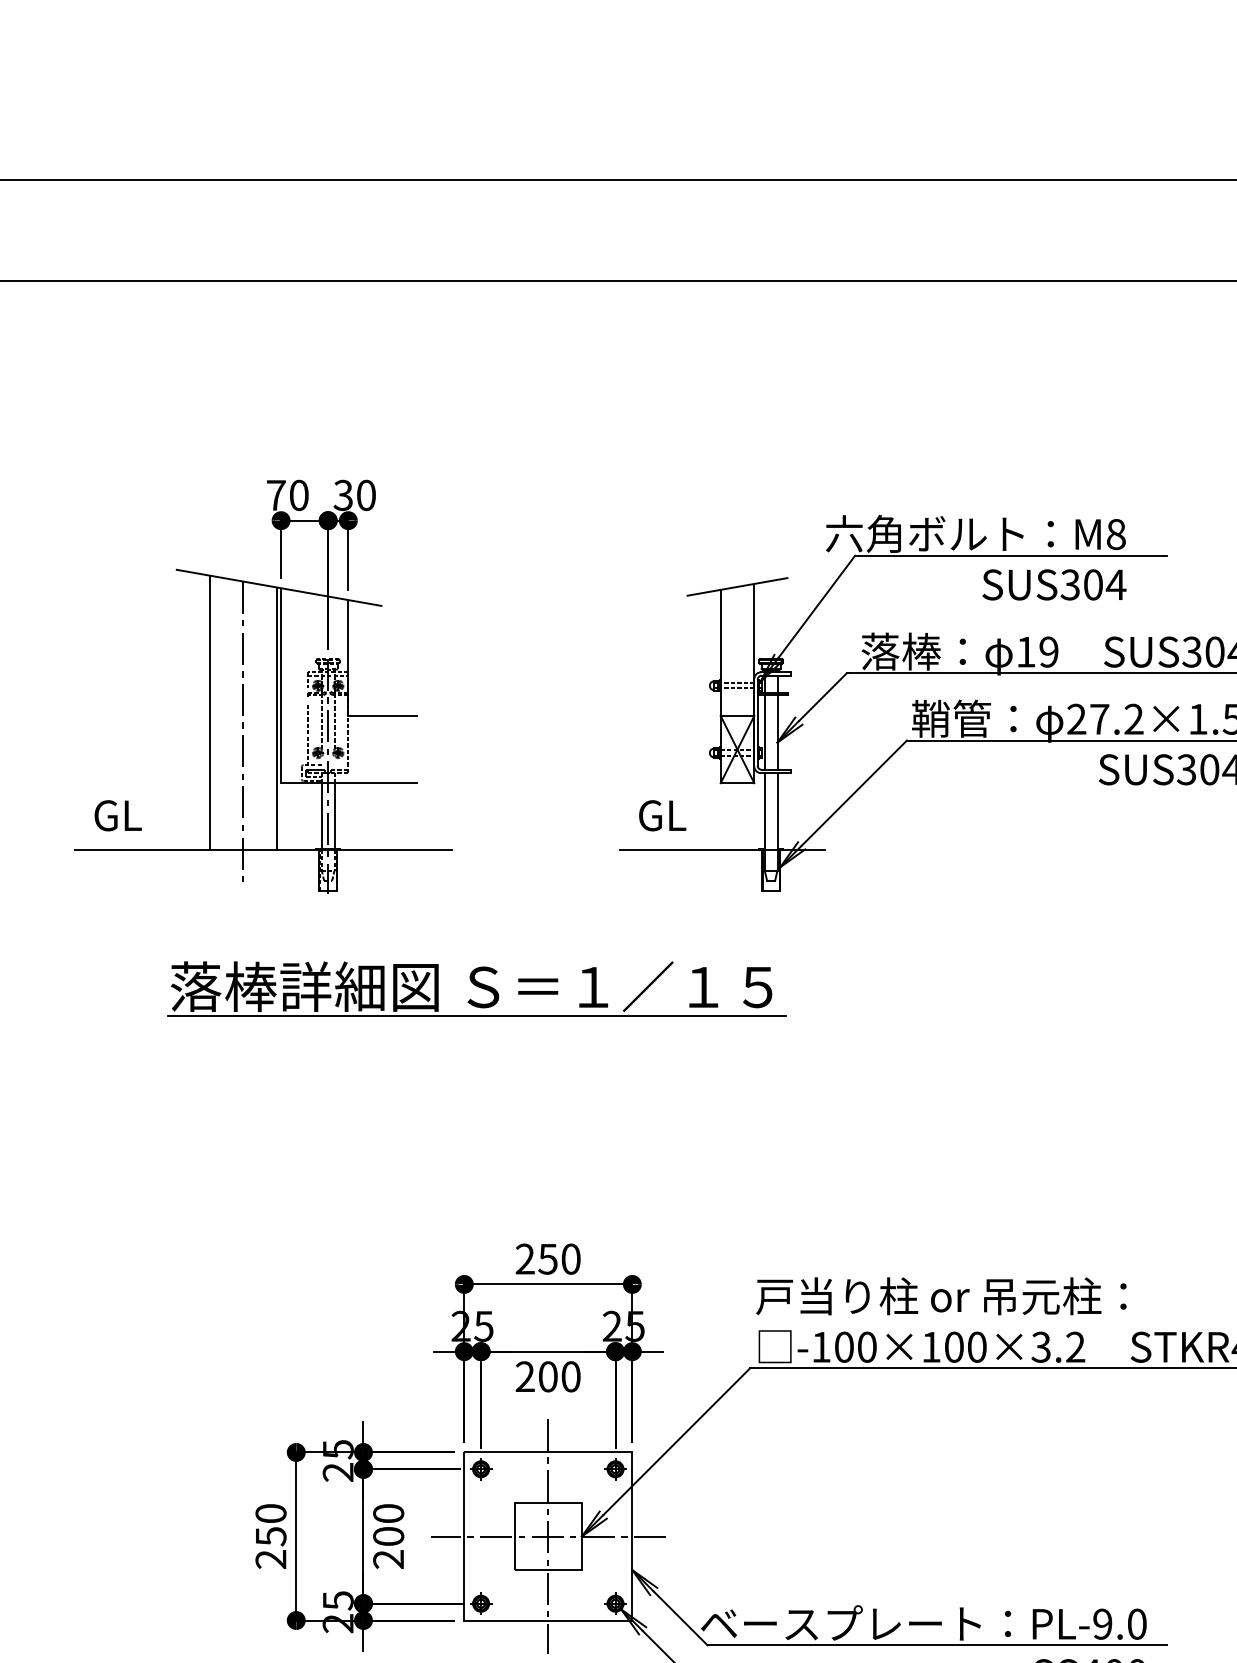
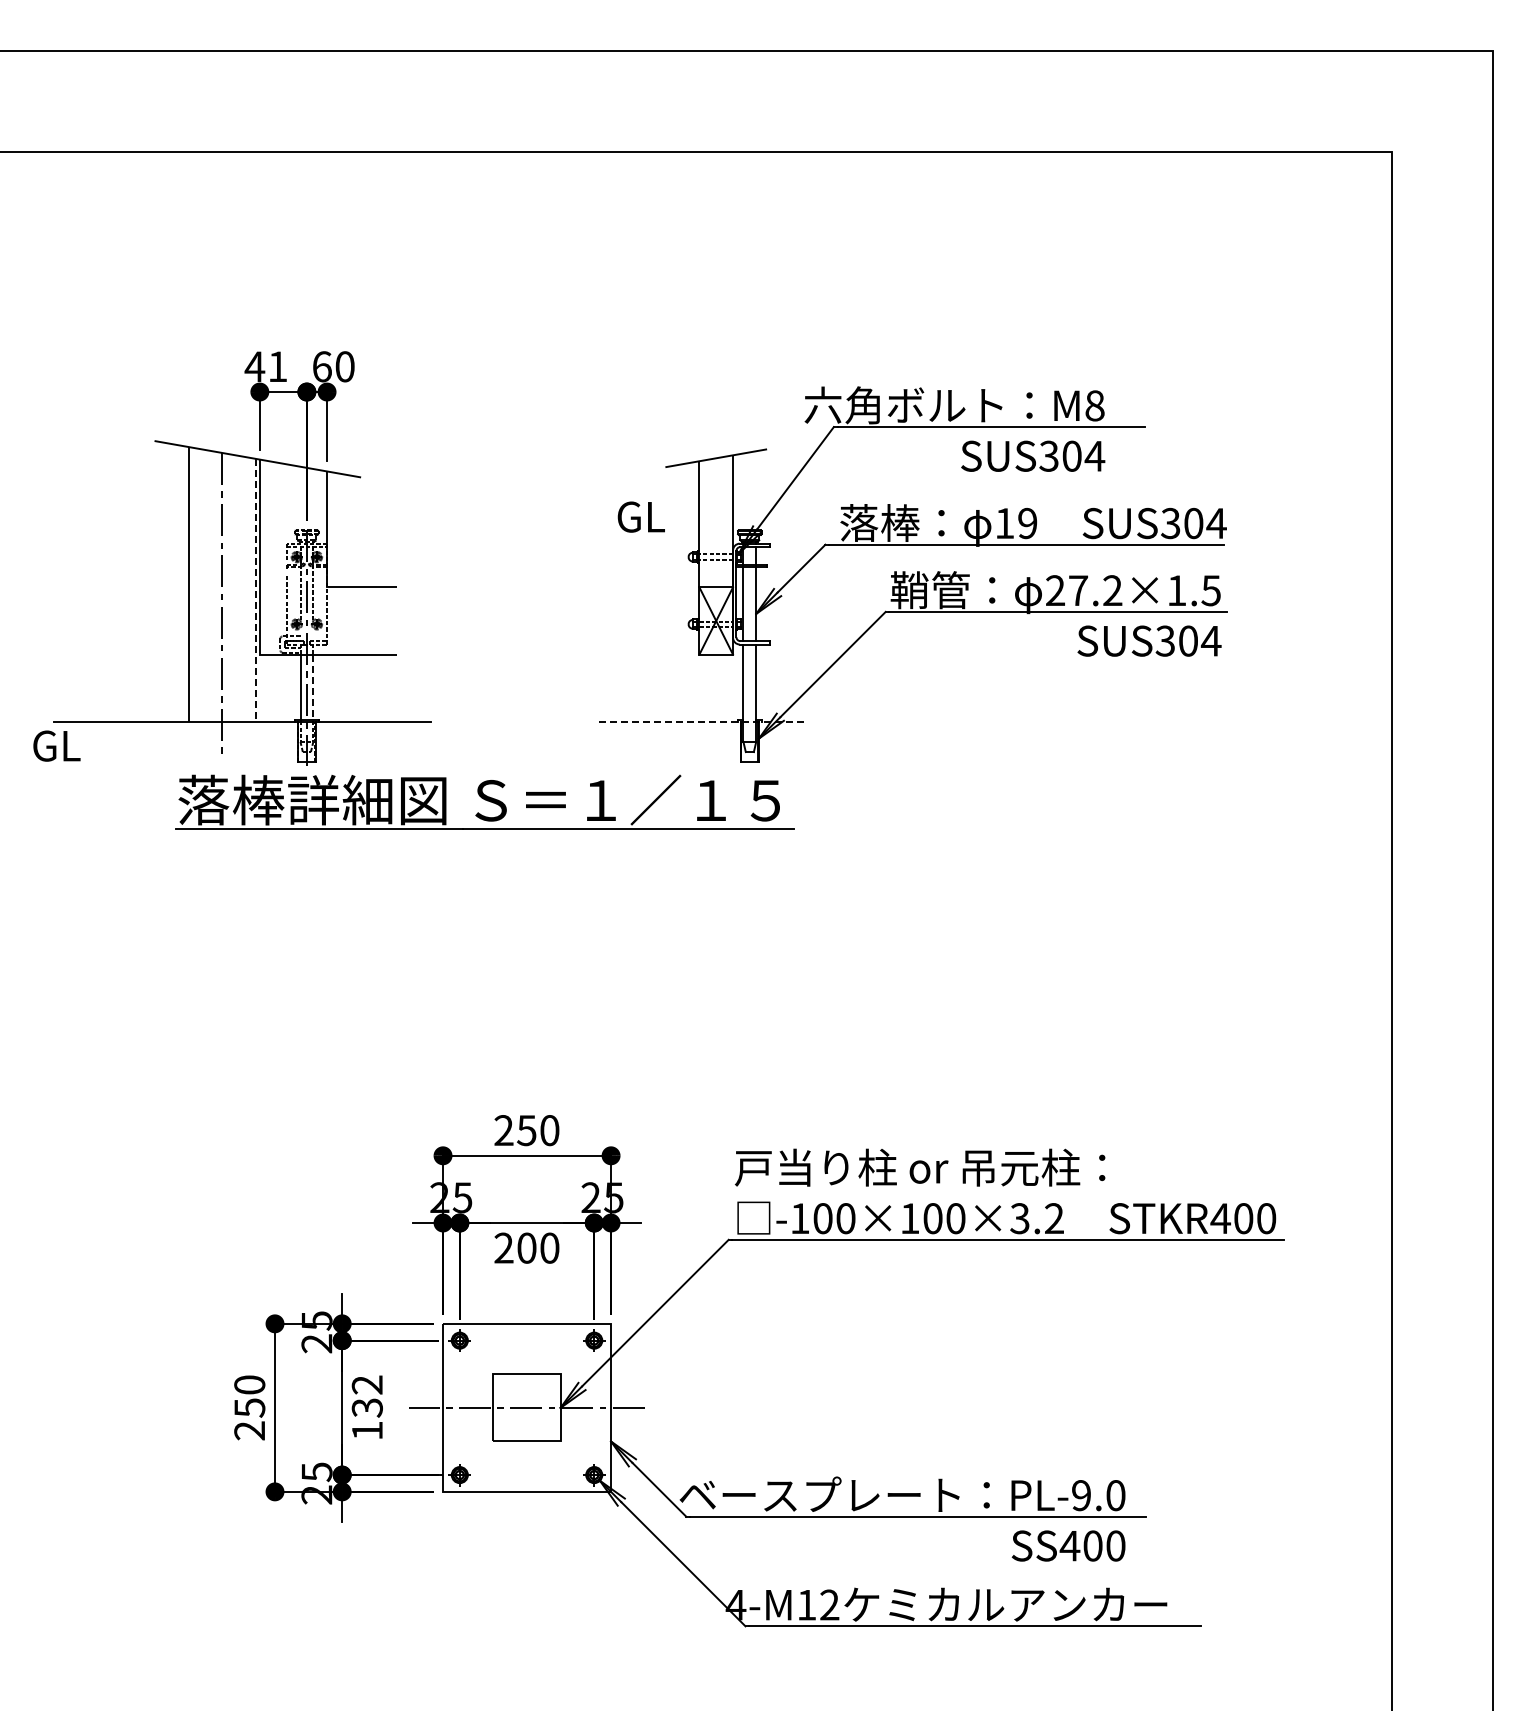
text: (286, 495) -> (265, 366), 70 -> 41
text: (342, 495) -> (321, 366), 30 -> 60
line: (276, 719) -> (255, 590), solid -> dashed
text: (117, 815) -> (56, 745), moved
text: (661, 815) -> (640, 516), moved
line: (334, 816) -> (313, 687), solid -> dashed
line: (722, 850) -> (701, 721), solid -> dashed
part: (476, 988) -> (484, 801), moved
text: (387, 1536) -> (366, 1407), 200 -> 132
line: (548, 1536) -> (527, 1407), removed

